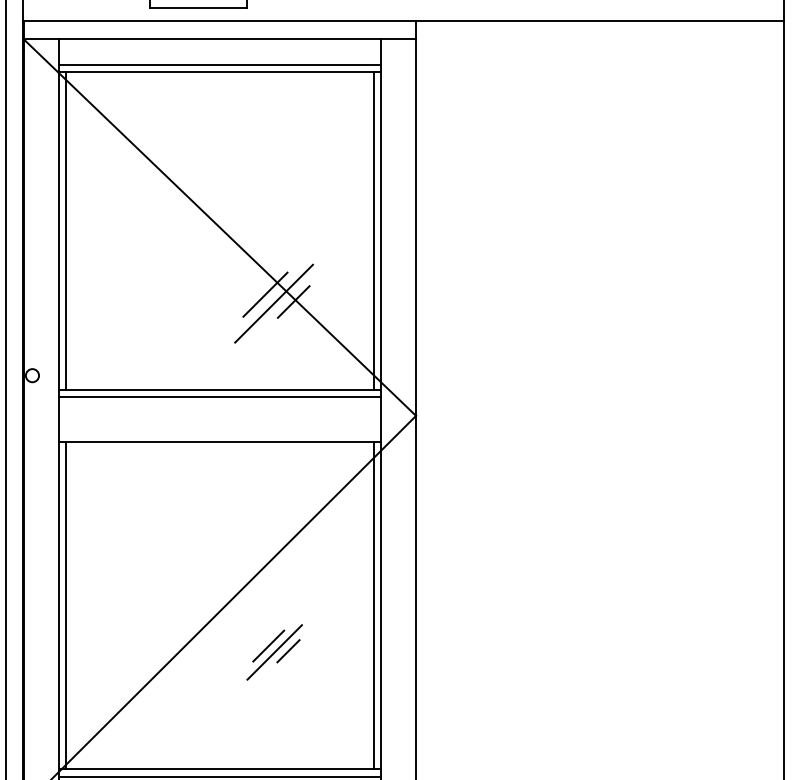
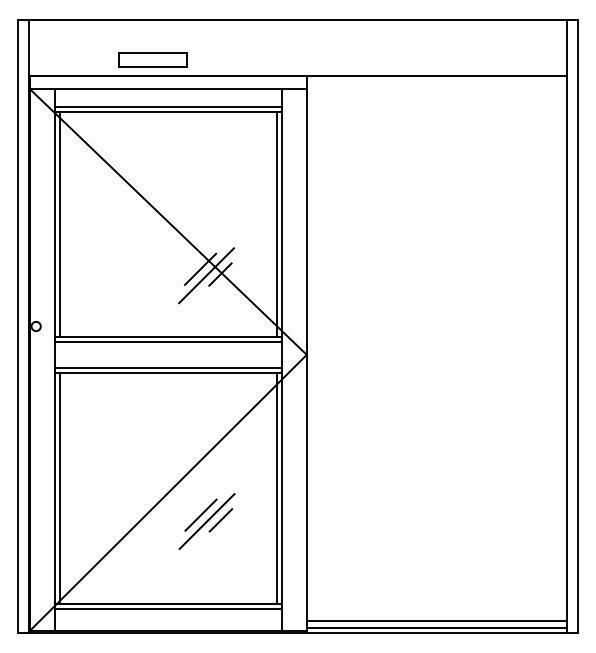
line: (220, 435) -> (168, 368), added
part: (273, 652) -> (206, 521), size x1.43

